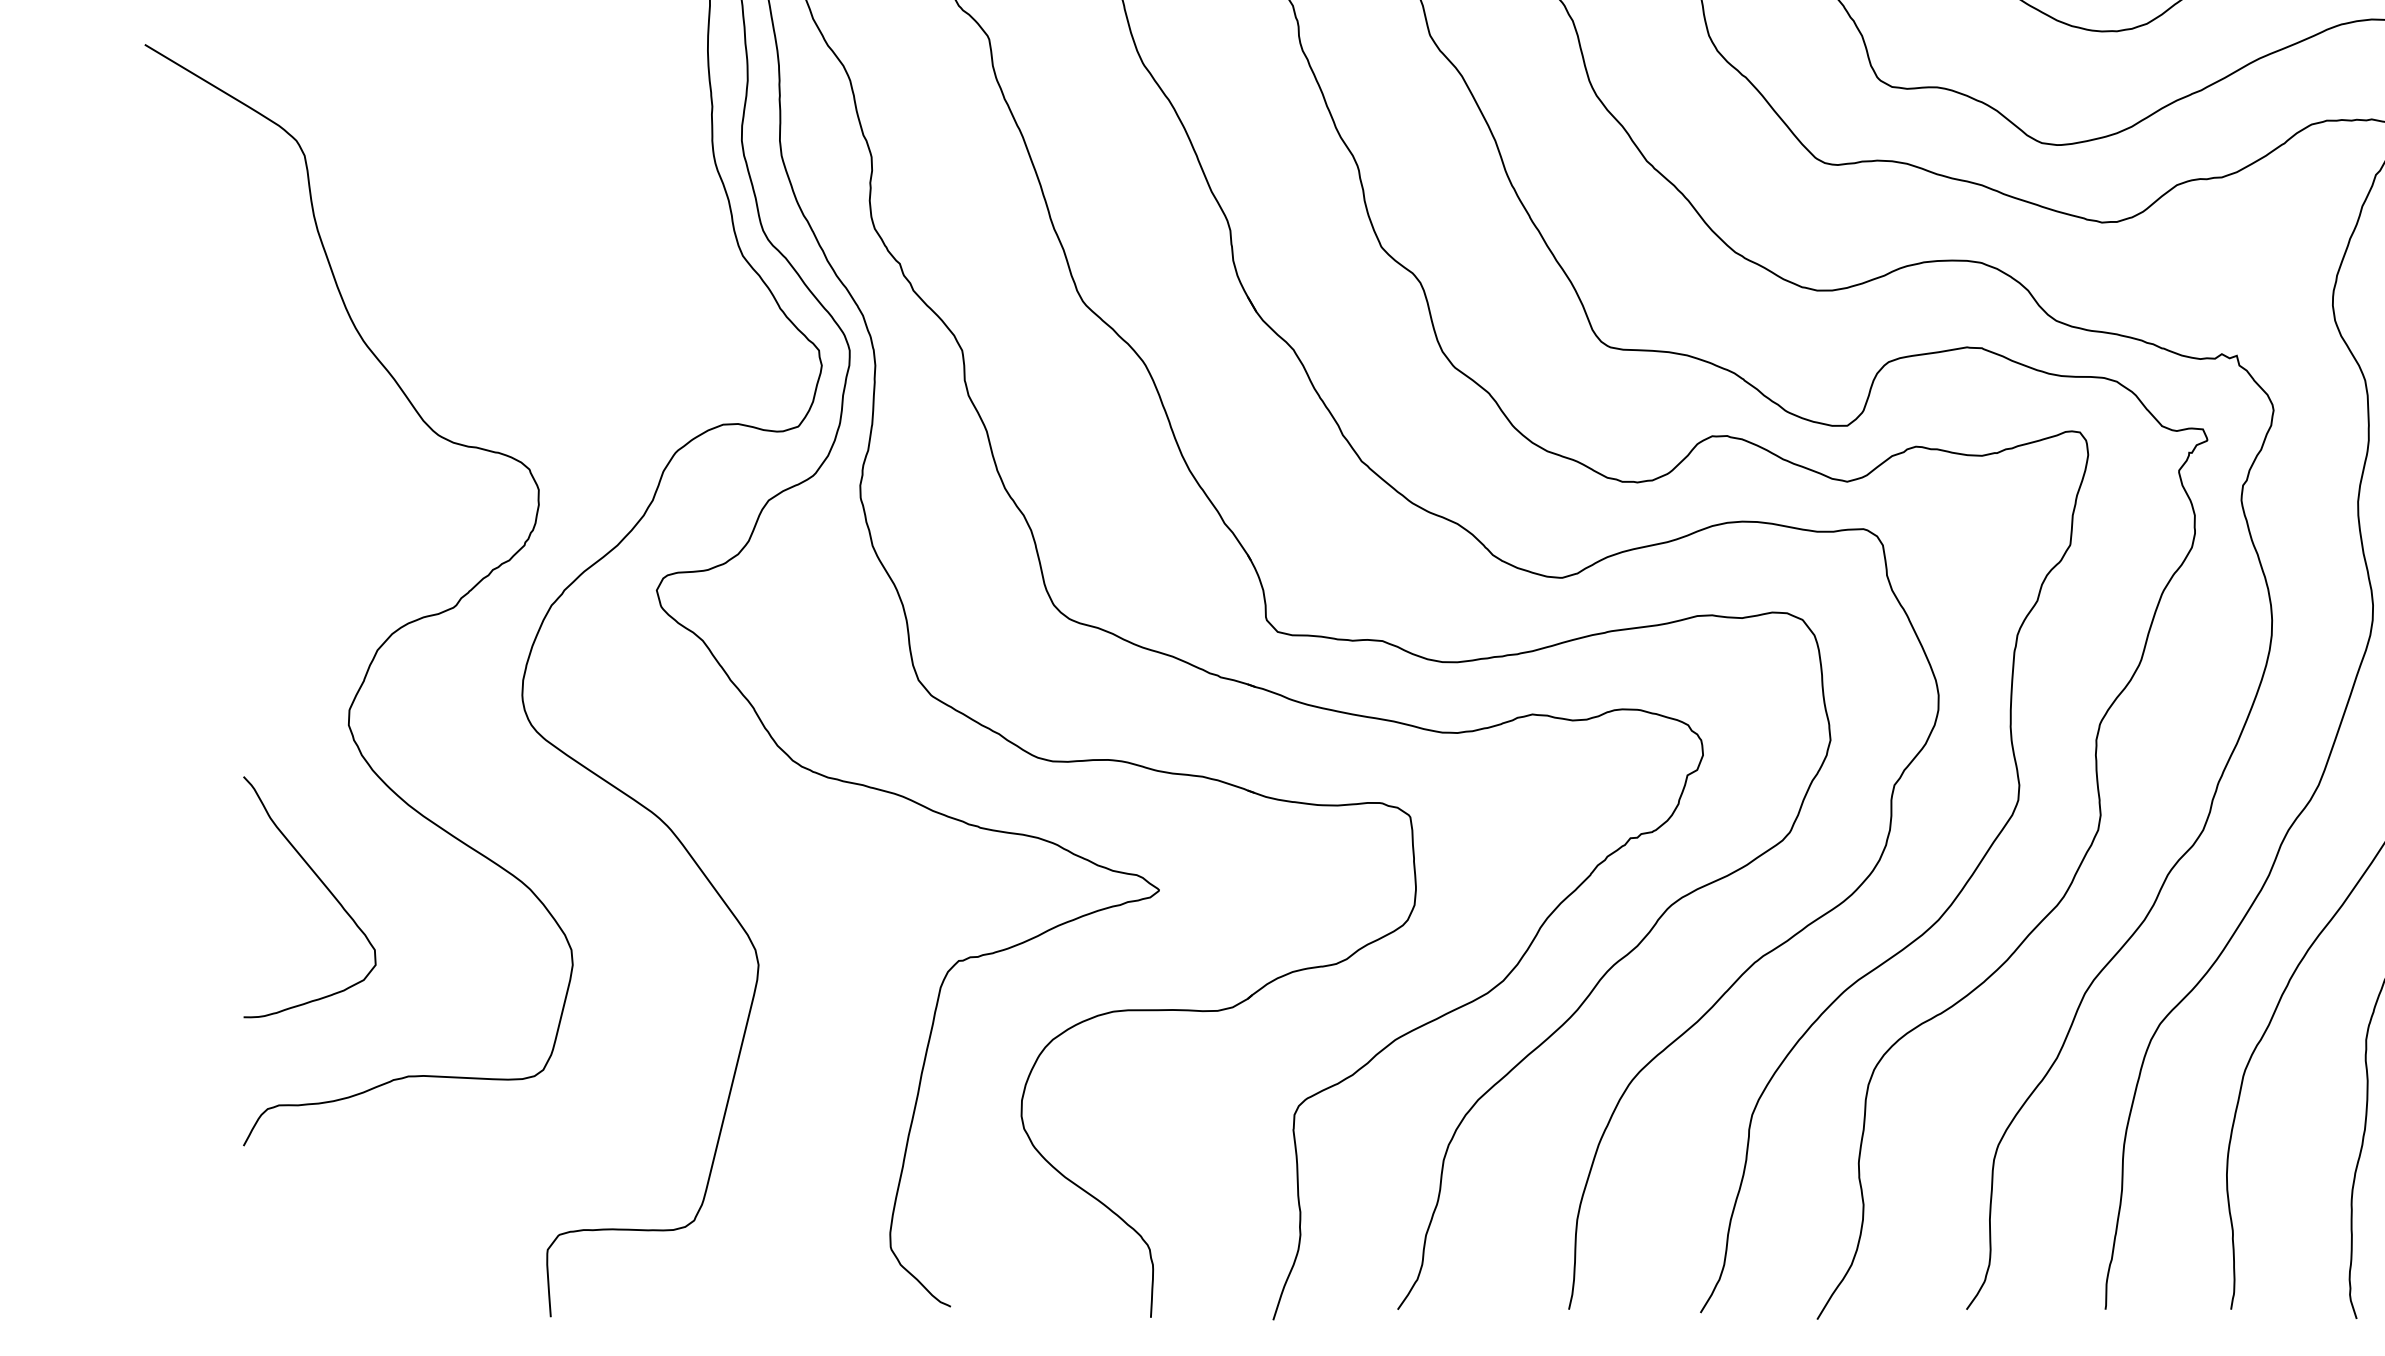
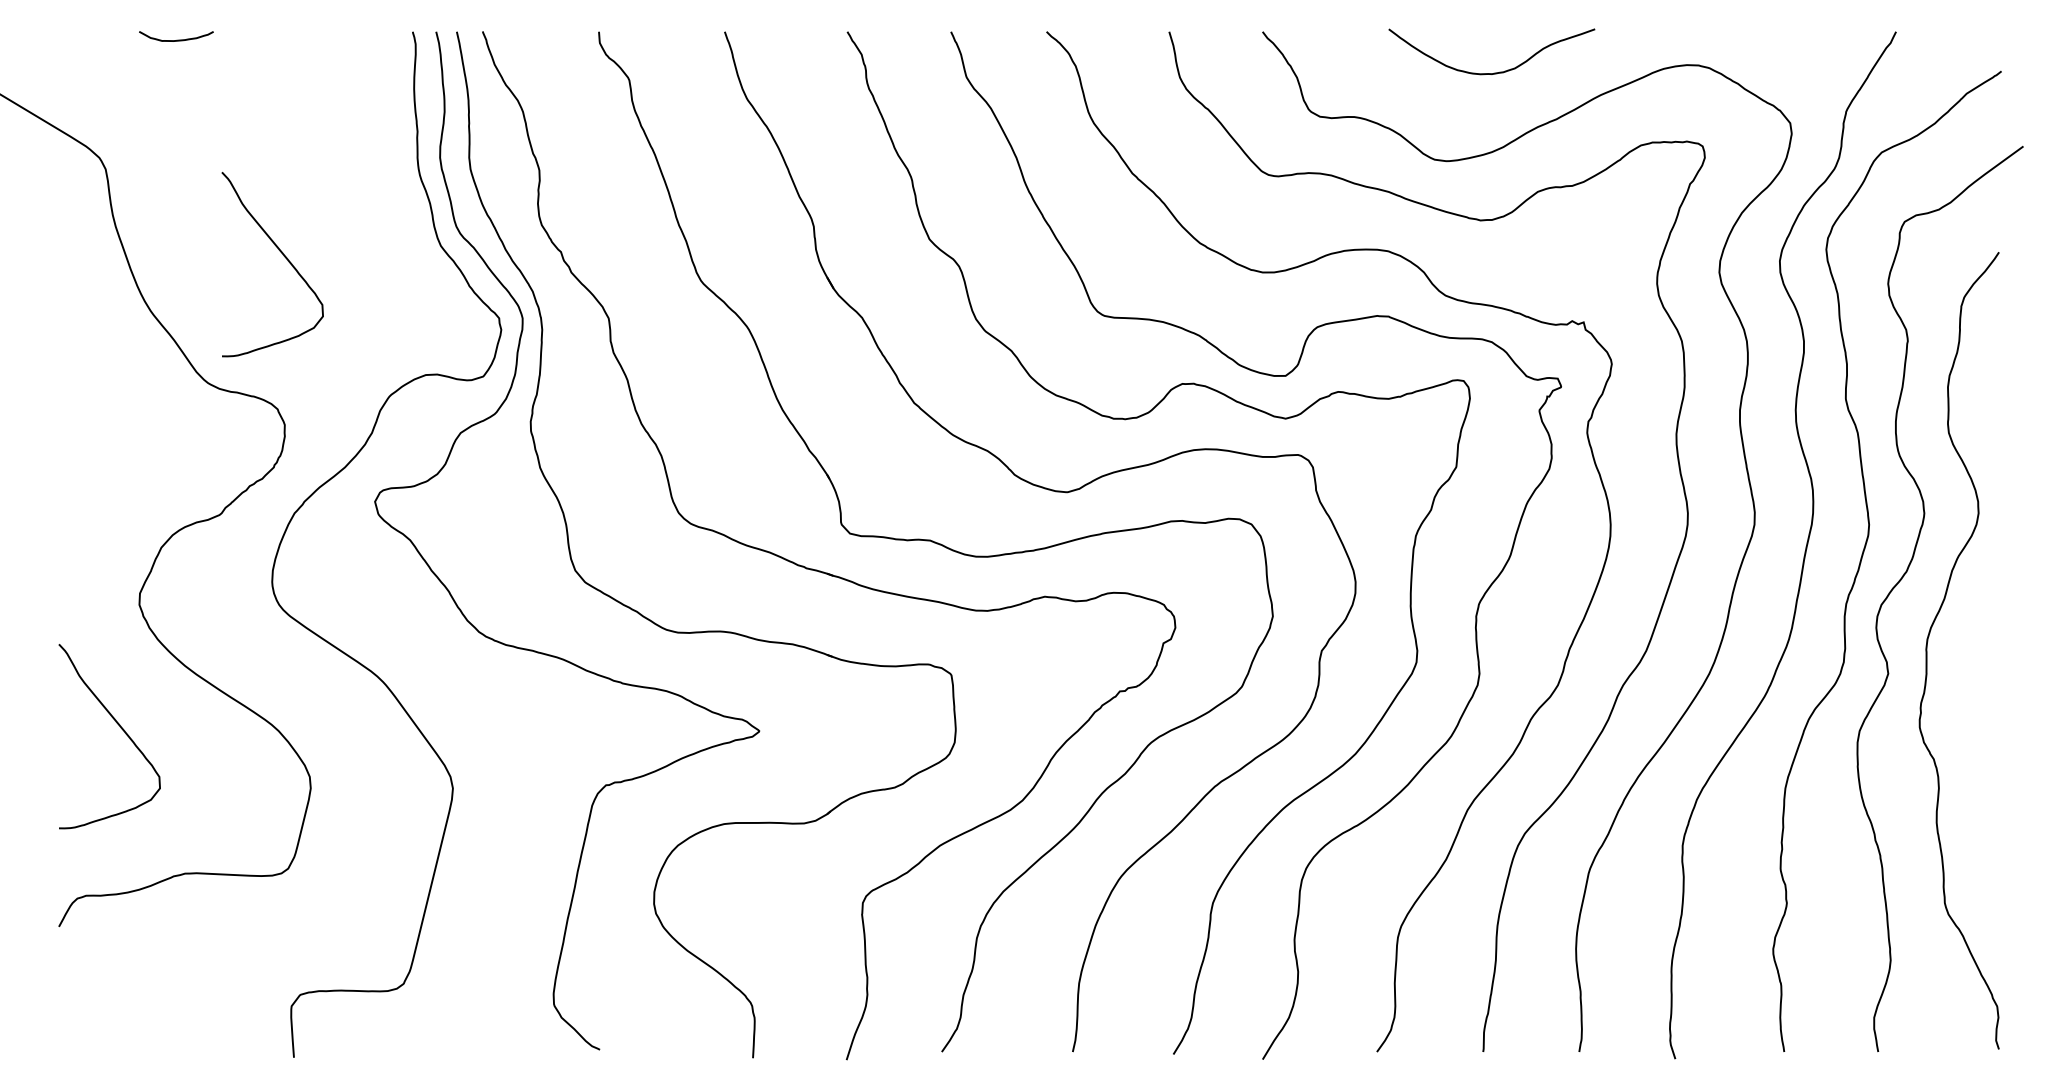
curve: (537, 269) -> (283, 256), added

